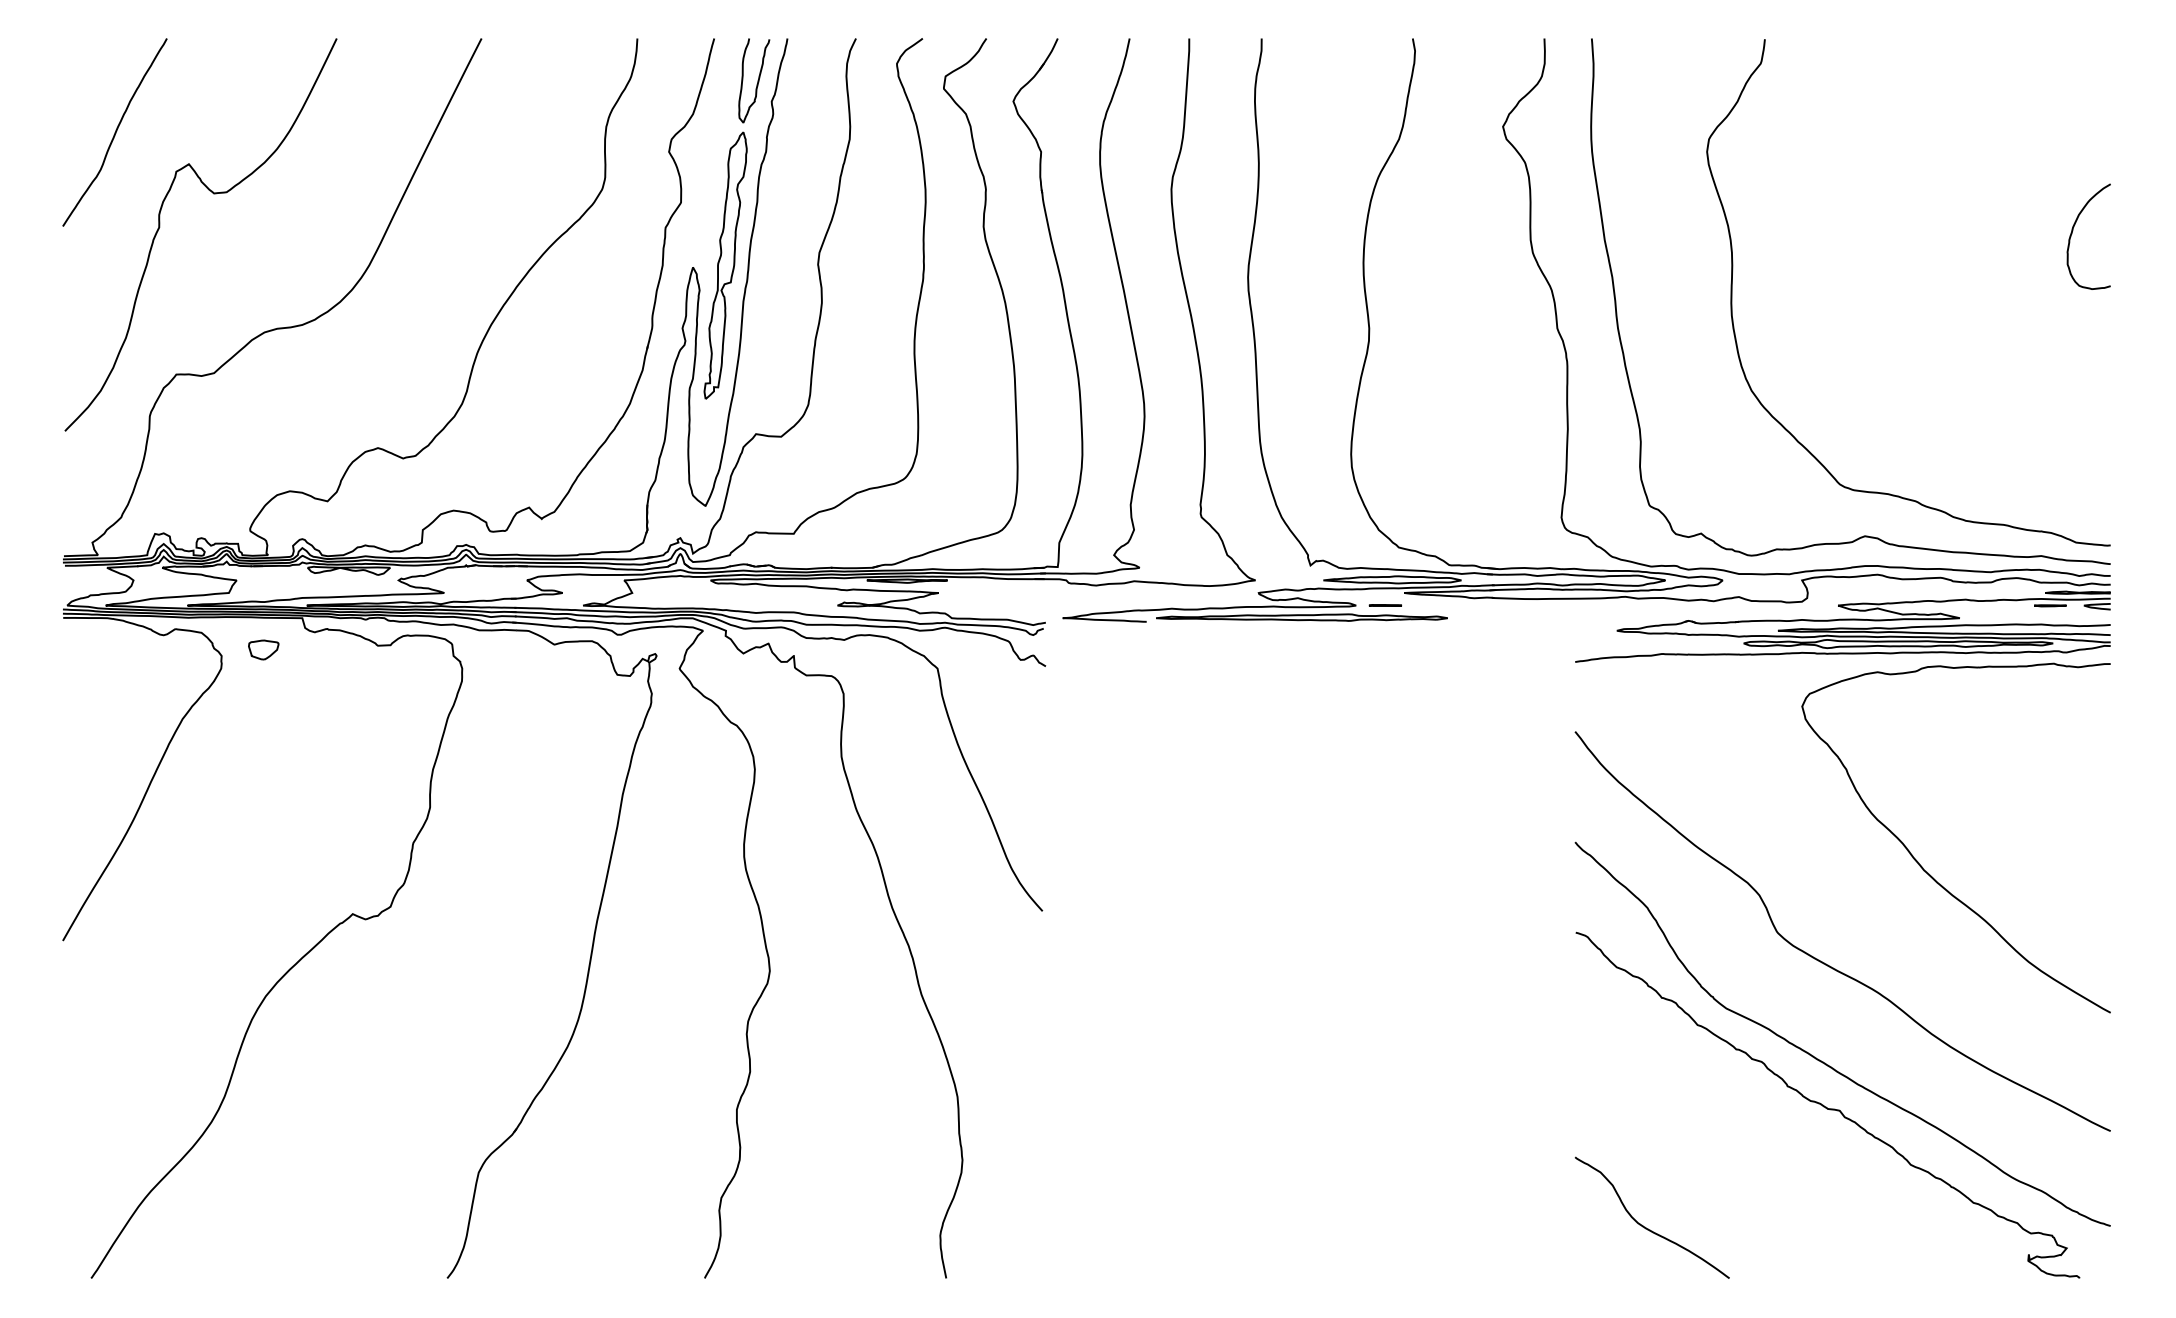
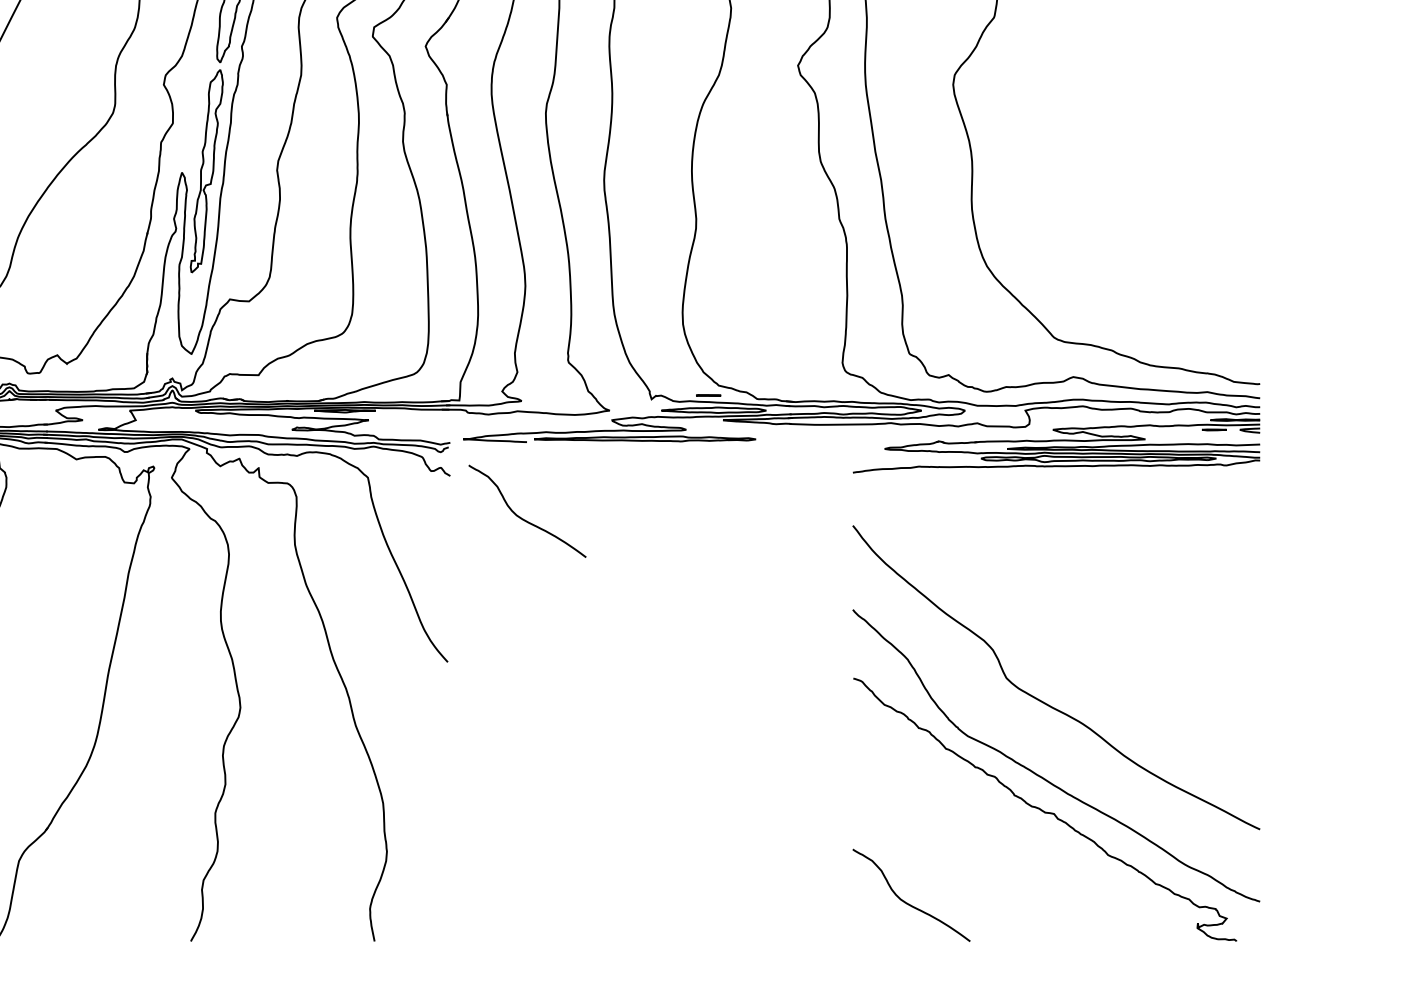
curve: (2072, 234) -> (1231, 147), removed
line: (1385, 605) -> (708, 395), moved
curve: (1141, 722) -> (523, 518), added
curve: (1923, 867) -> (1117, 628), removed

